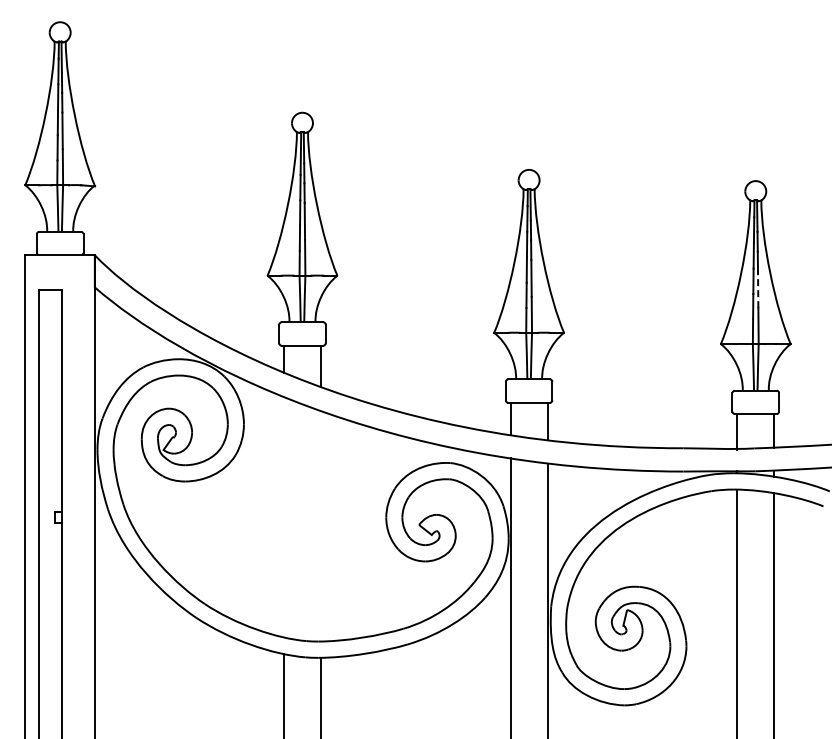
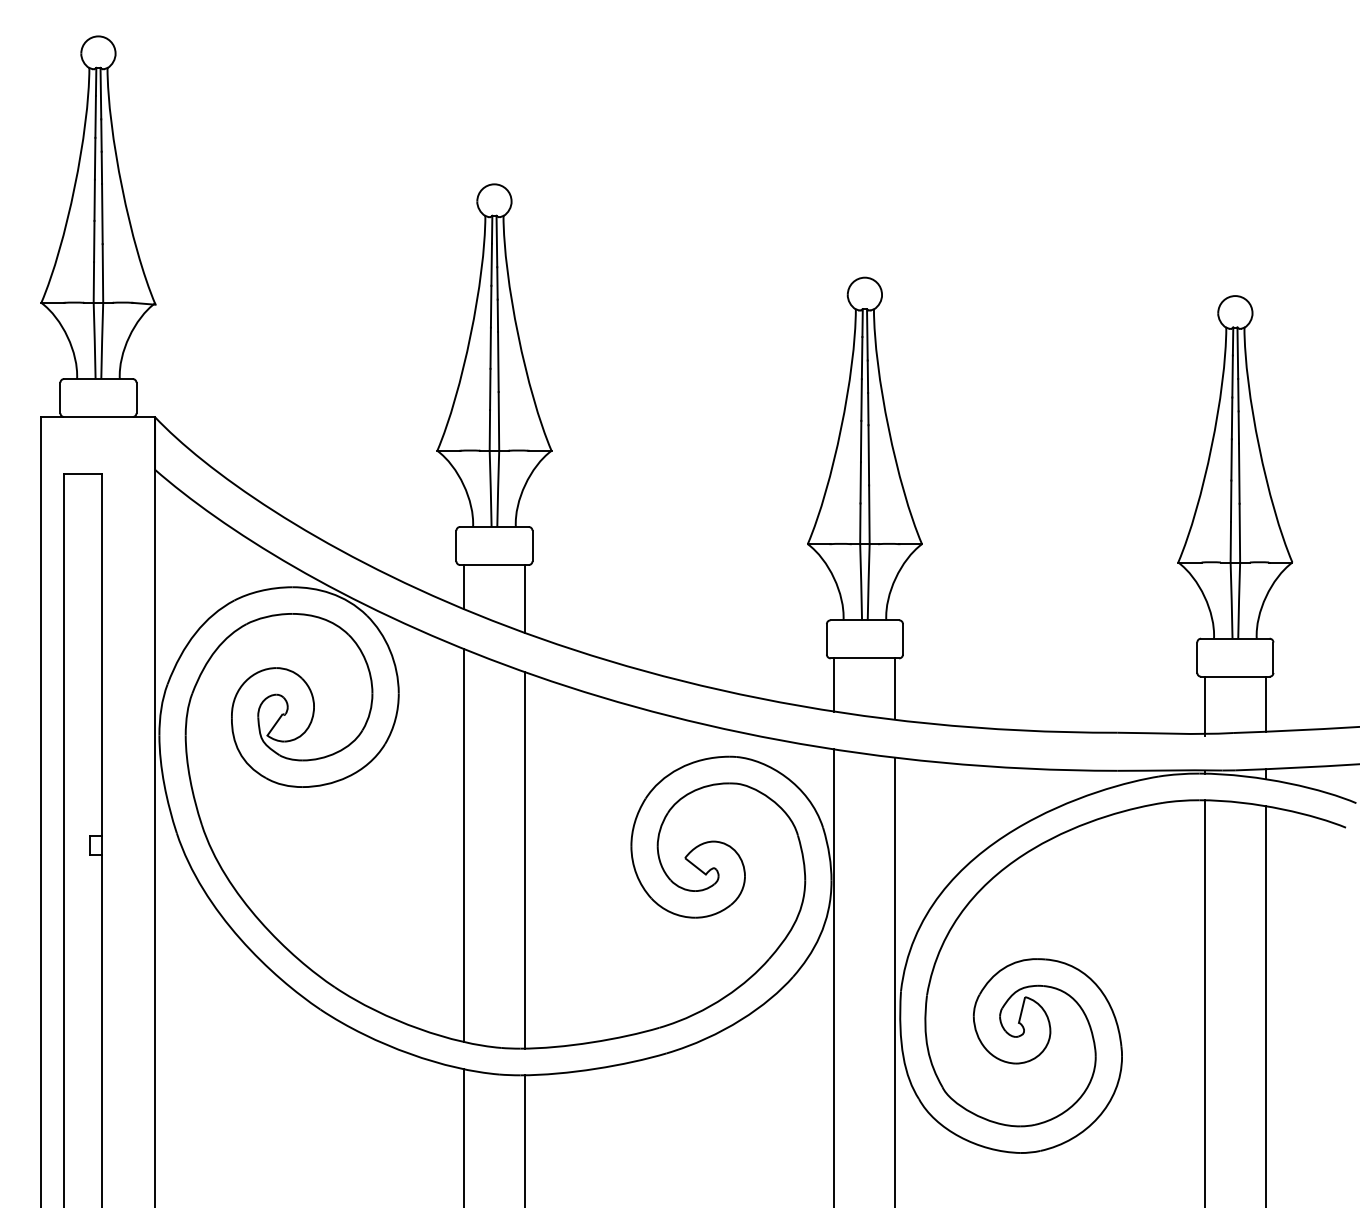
line: (758, 289) -> (1239, 473), dashed -> solid
line: (283, 517) -> (463, 845), added
line: (321, 526) -> (525, 860), added

